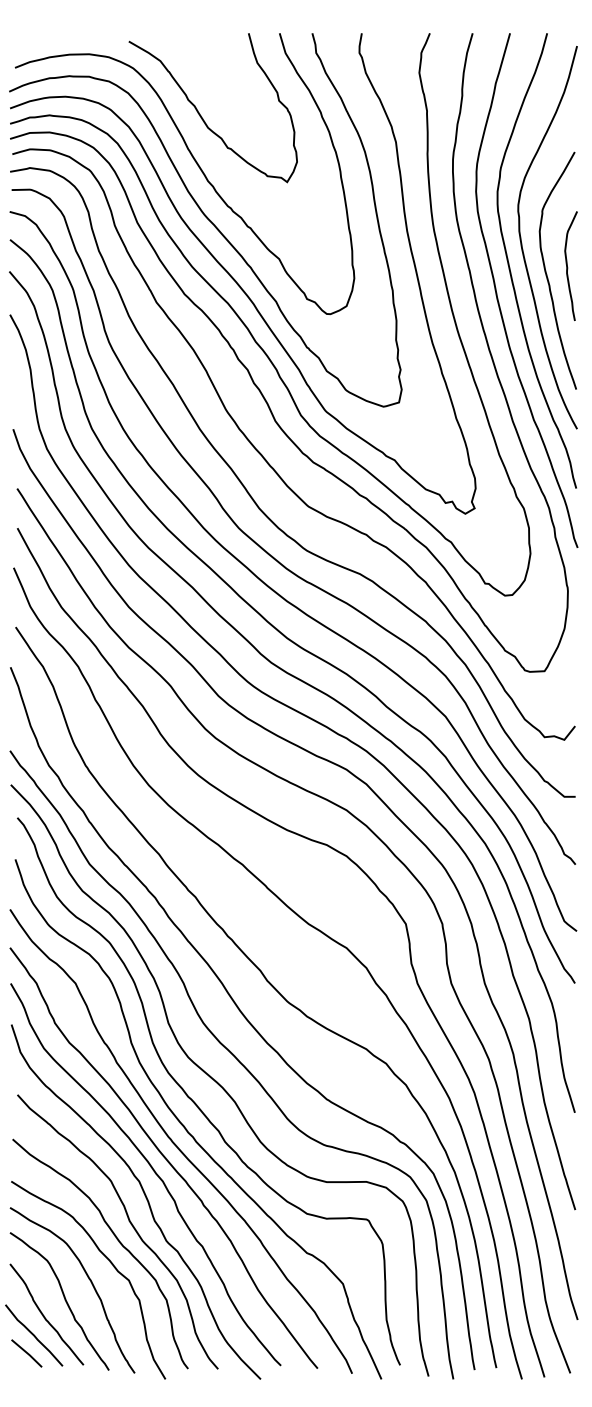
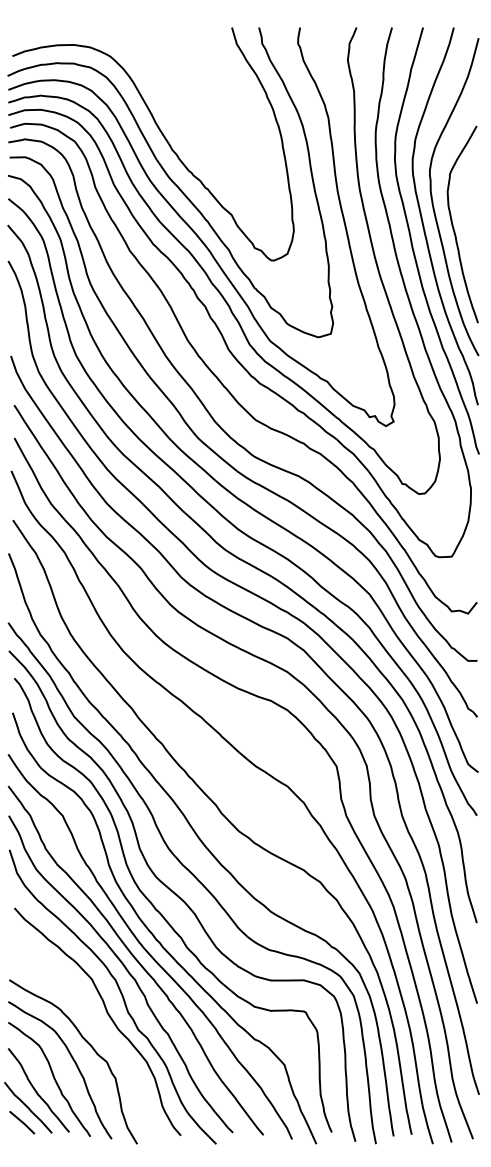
curve: (201, 115) -> (167, 95), removed
curve: (568, 267) -> (471, 221), removed
curve: (118, 1242) -> (98, 1030), removed

